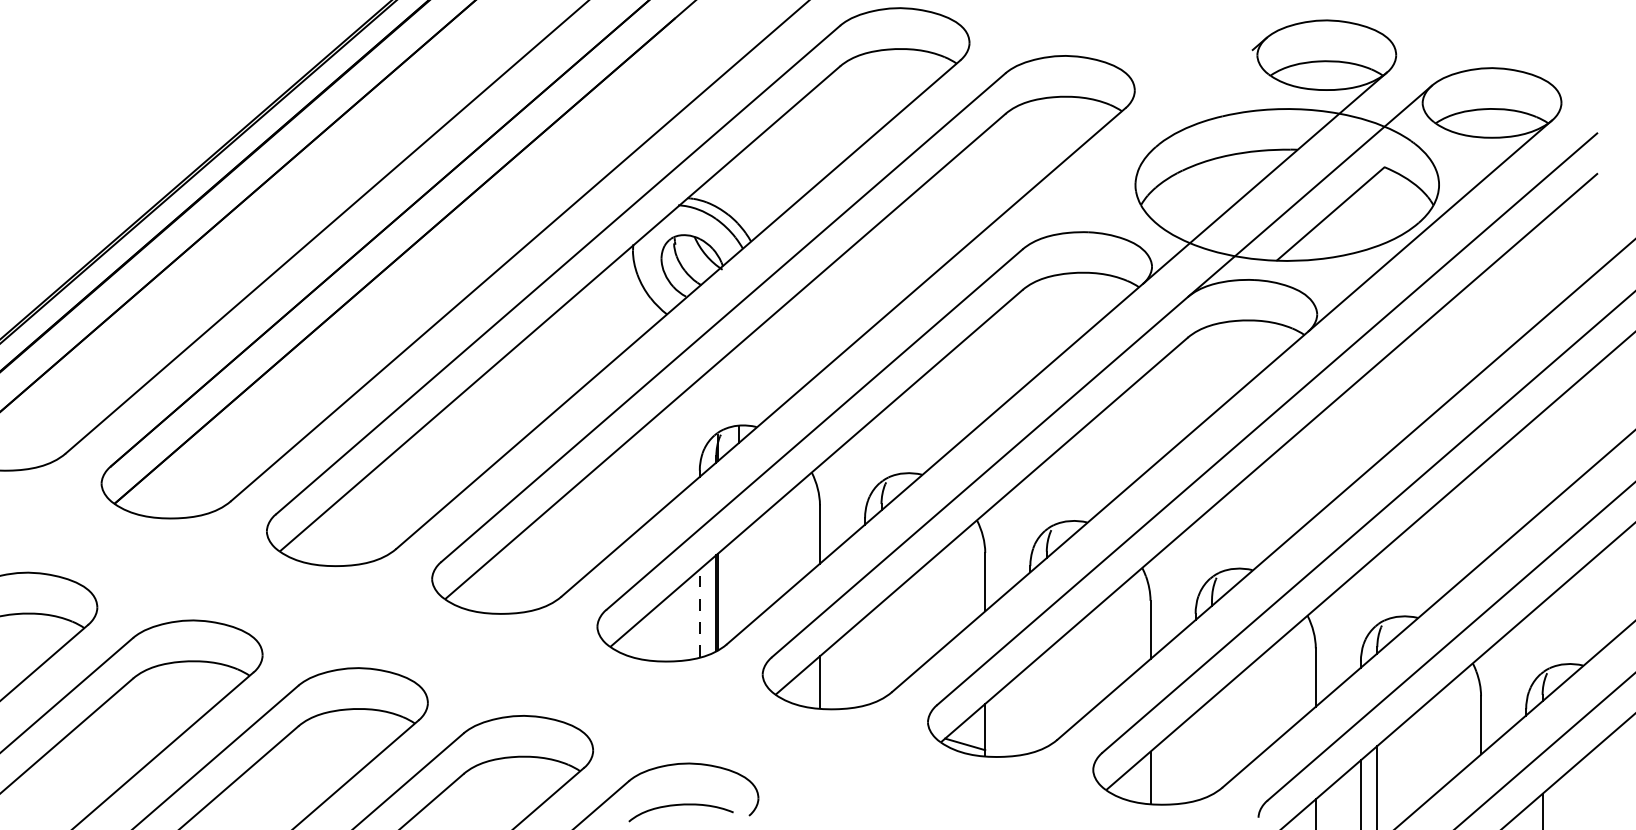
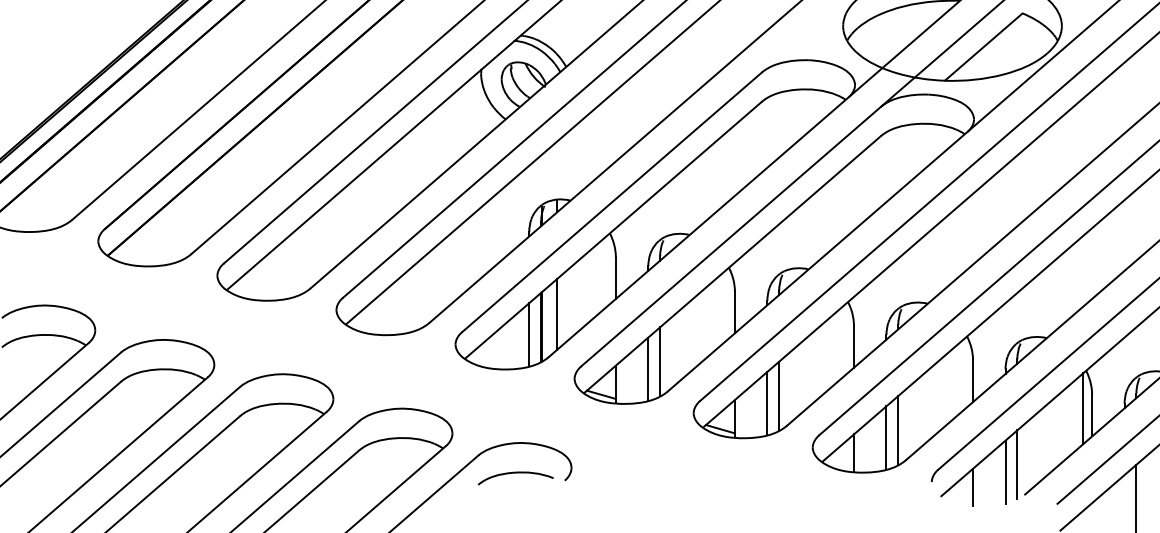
line: (738, 584) -> (557, 313), added
line: (699, 613) -> (529, 334), dashed -> solid
line: (881, 650) -> (660, 361), added
line: (865, 660) -> (648, 368), added
line: (799, 696) -> (601, 394), added
line: (1046, 698) -> (779, 396), added
line: (1030, 708) -> (767, 403), added
line: (1469, 715) -> (1083, 408), added
line: (1212, 745) -> (898, 429), added
line: (1195, 755) -> (886, 437), added

